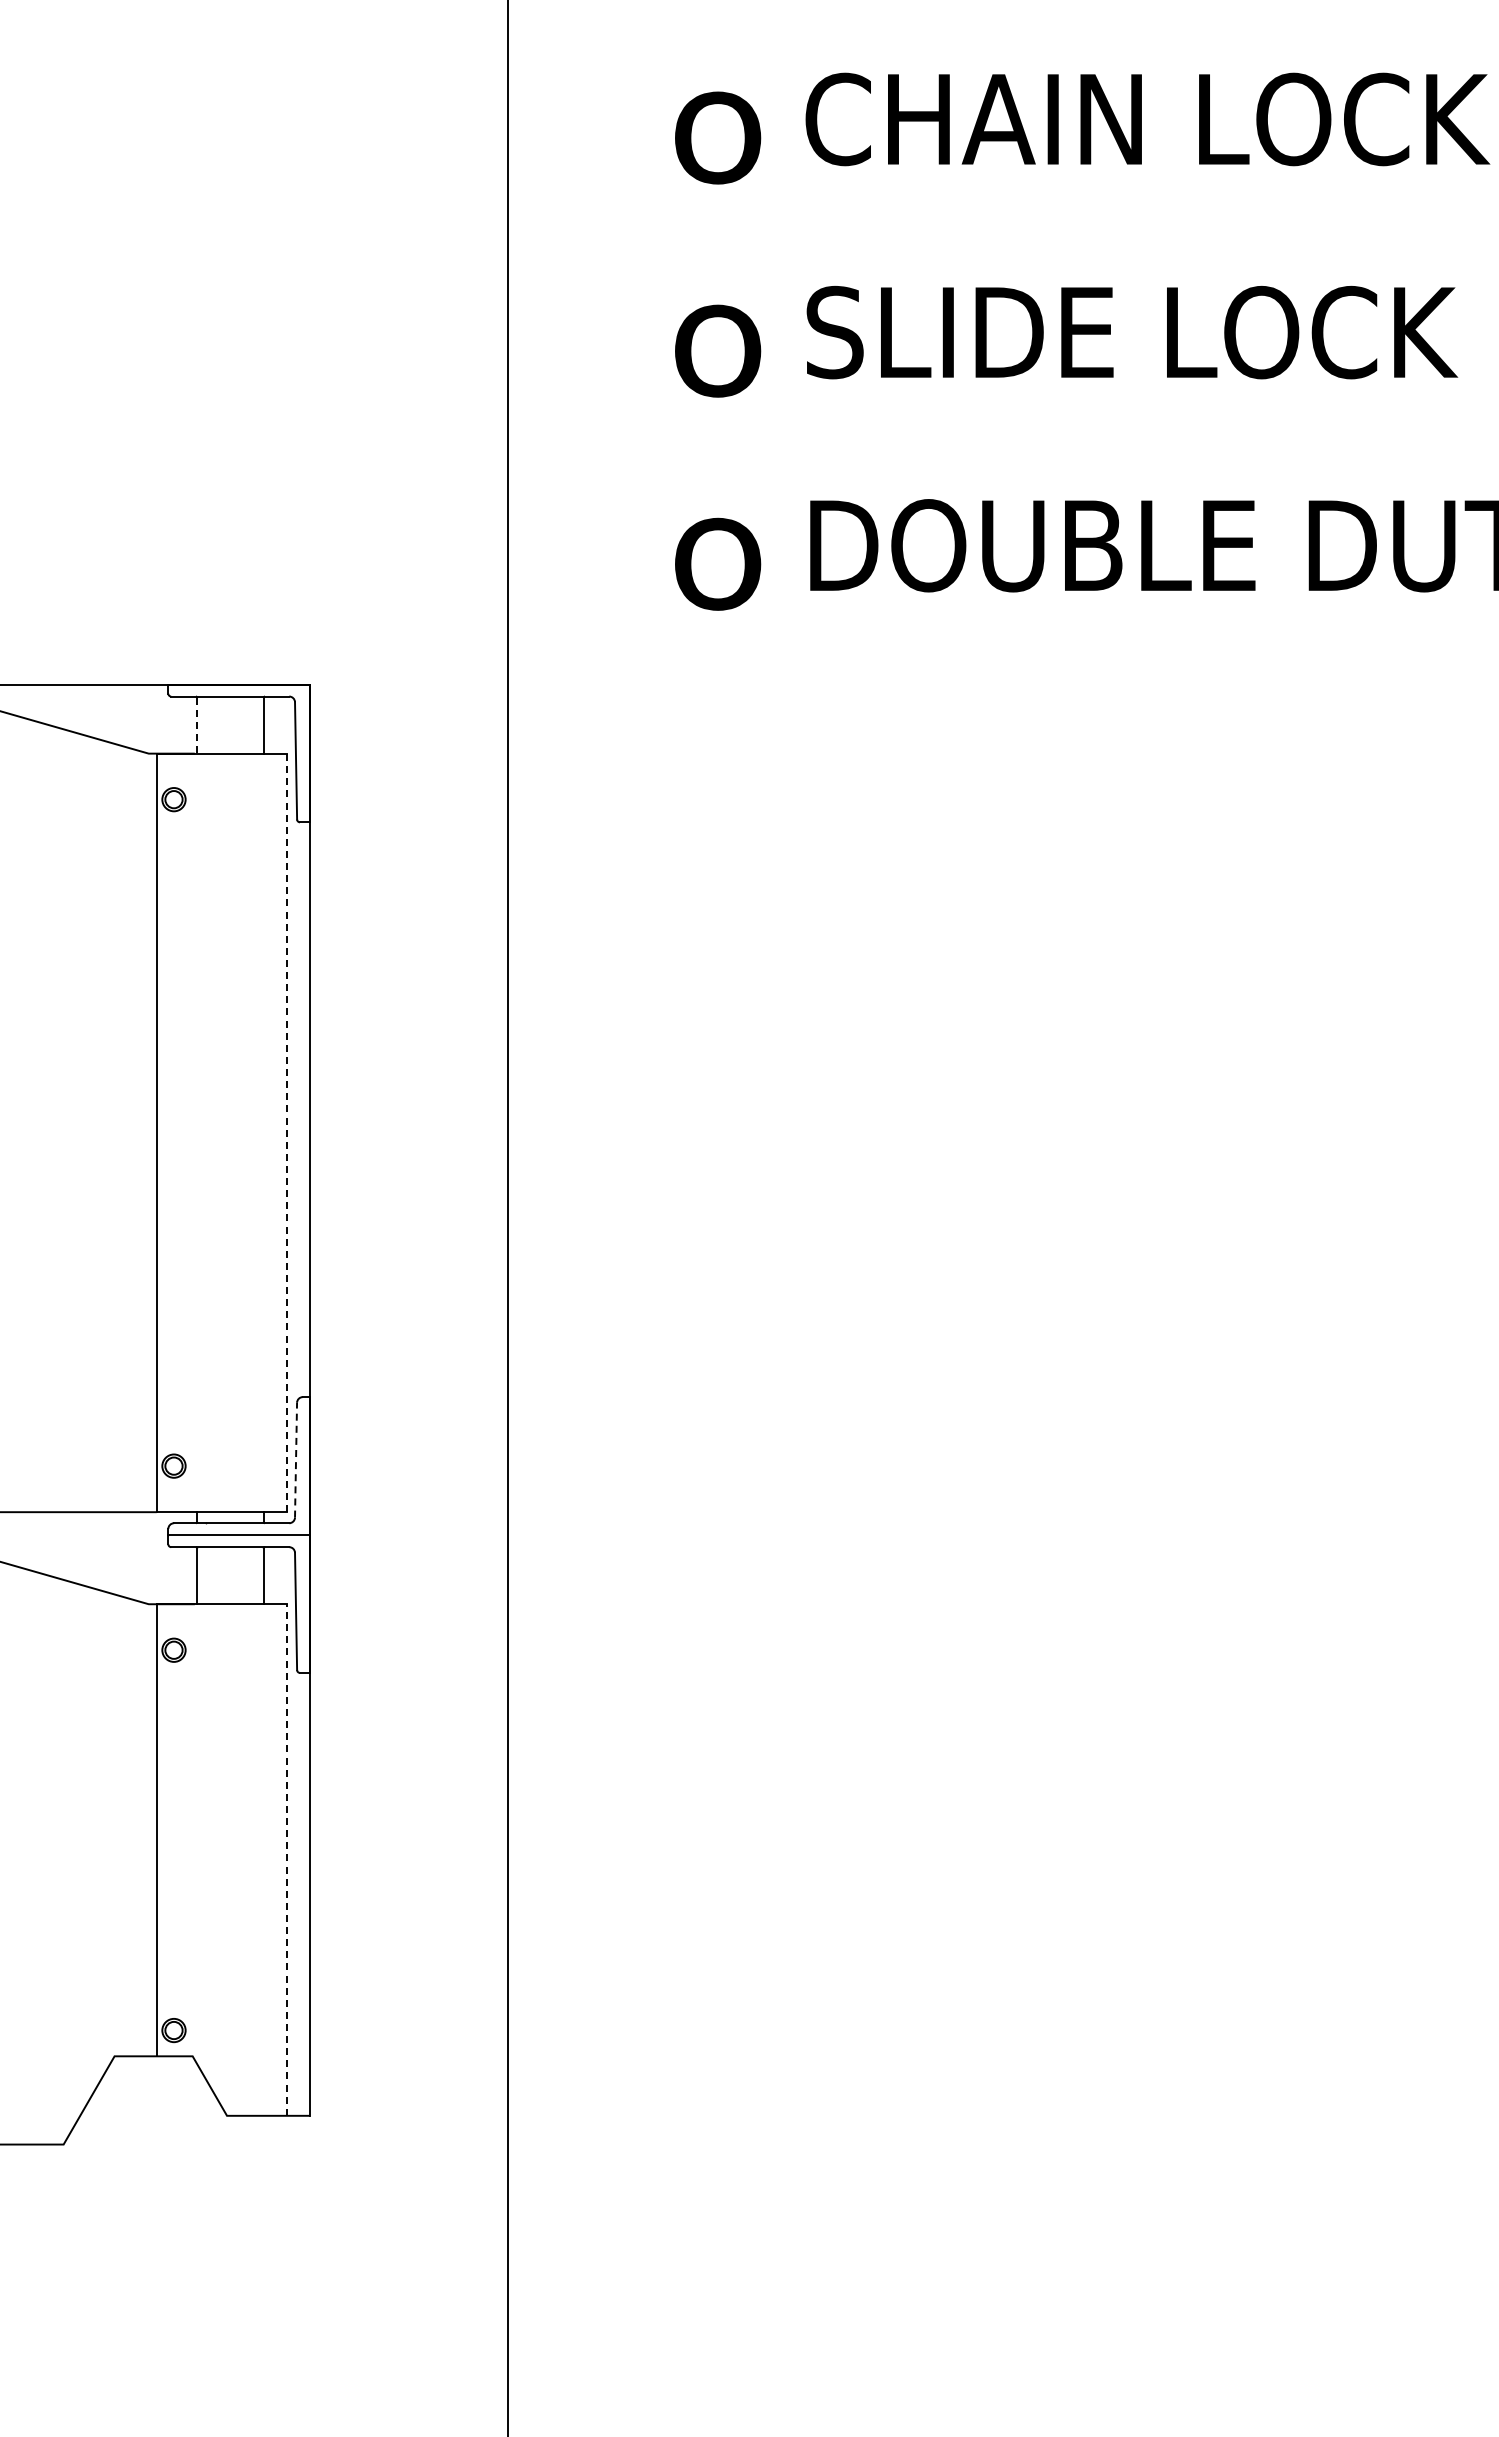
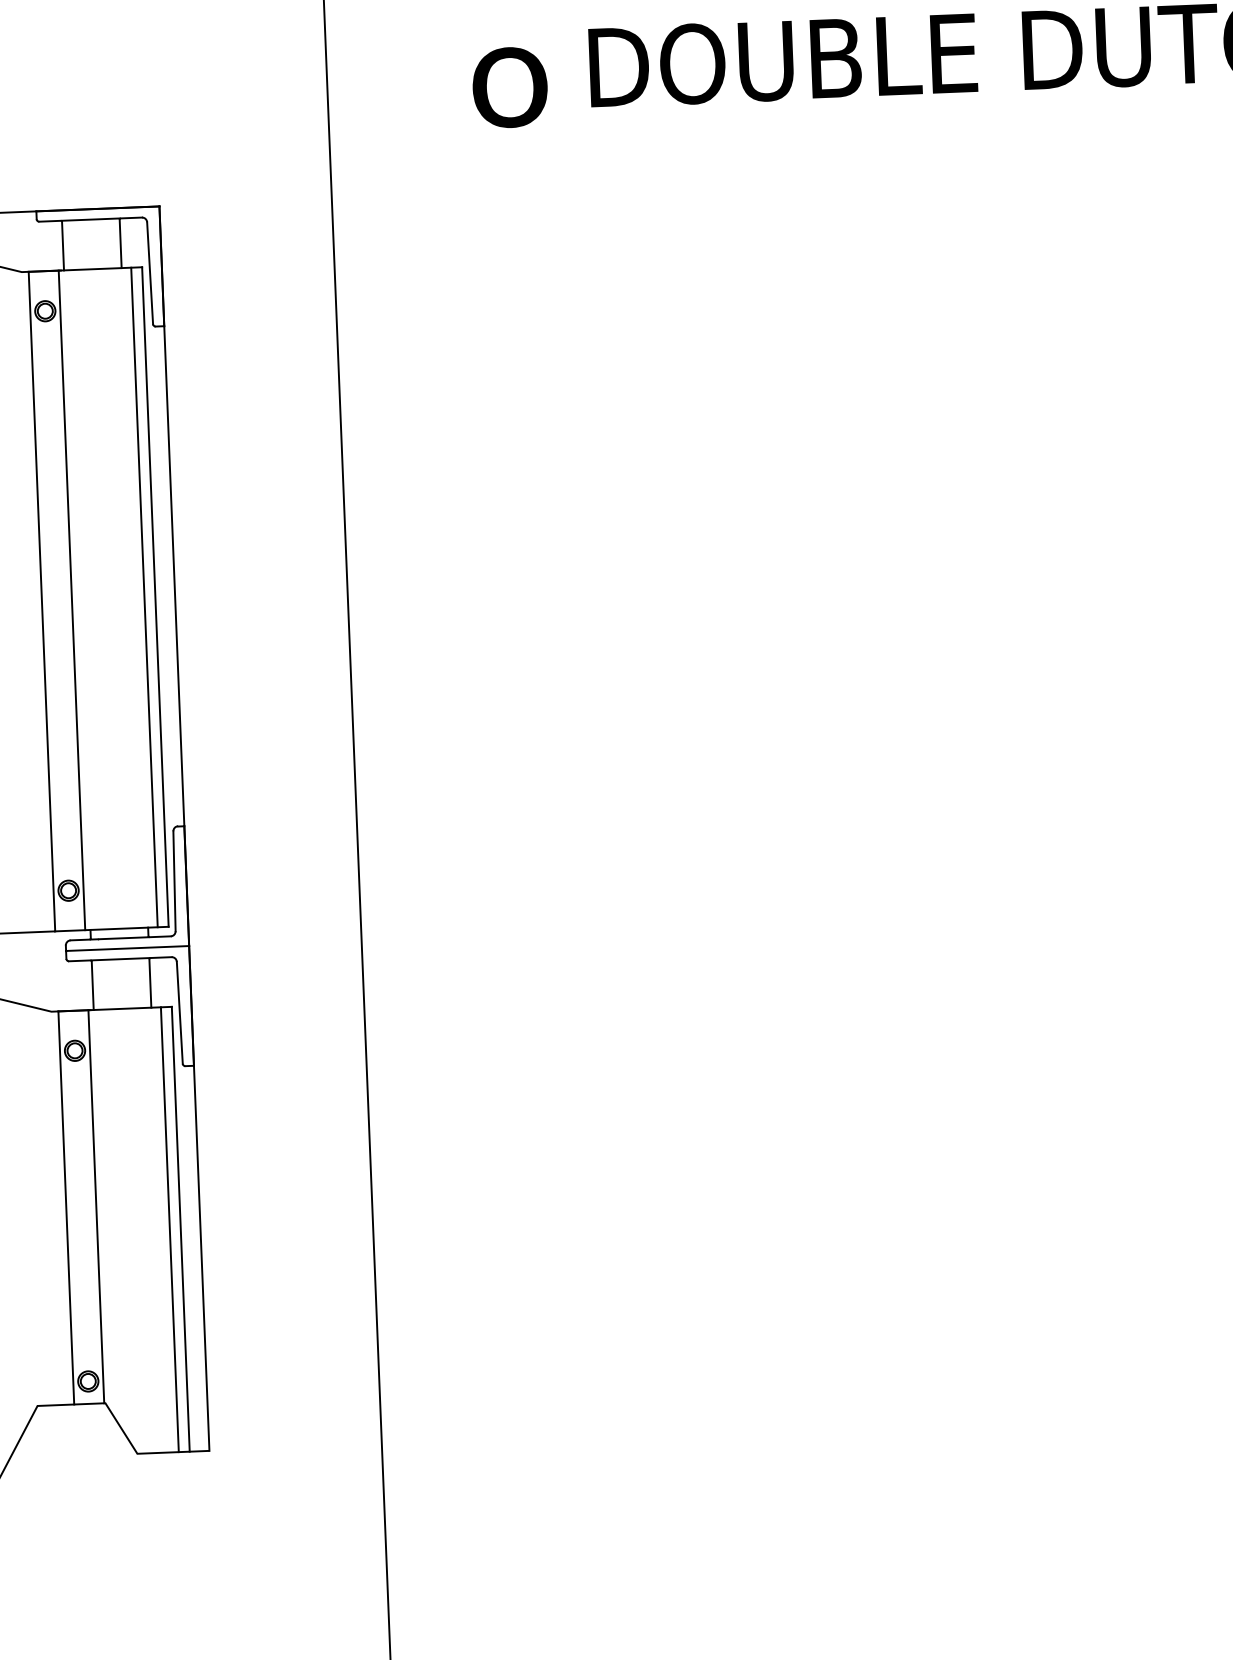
line: (197, 725) -> (63, 245), dashed -> solid
line: (191, 1132) -> (72, 600), added
line: (274, 1132) -> (144, 597), added
line: (287, 1132) -> (155, 596), dashed -> solid
line: (296, 1459) -> (174, 880), dashed -> solid
line: (191, 1830) -> (96, 1206), added
line: (274, 1859) -> (169, 1229), added
line: (287, 1860) -> (181, 1229), dashed -> solid

